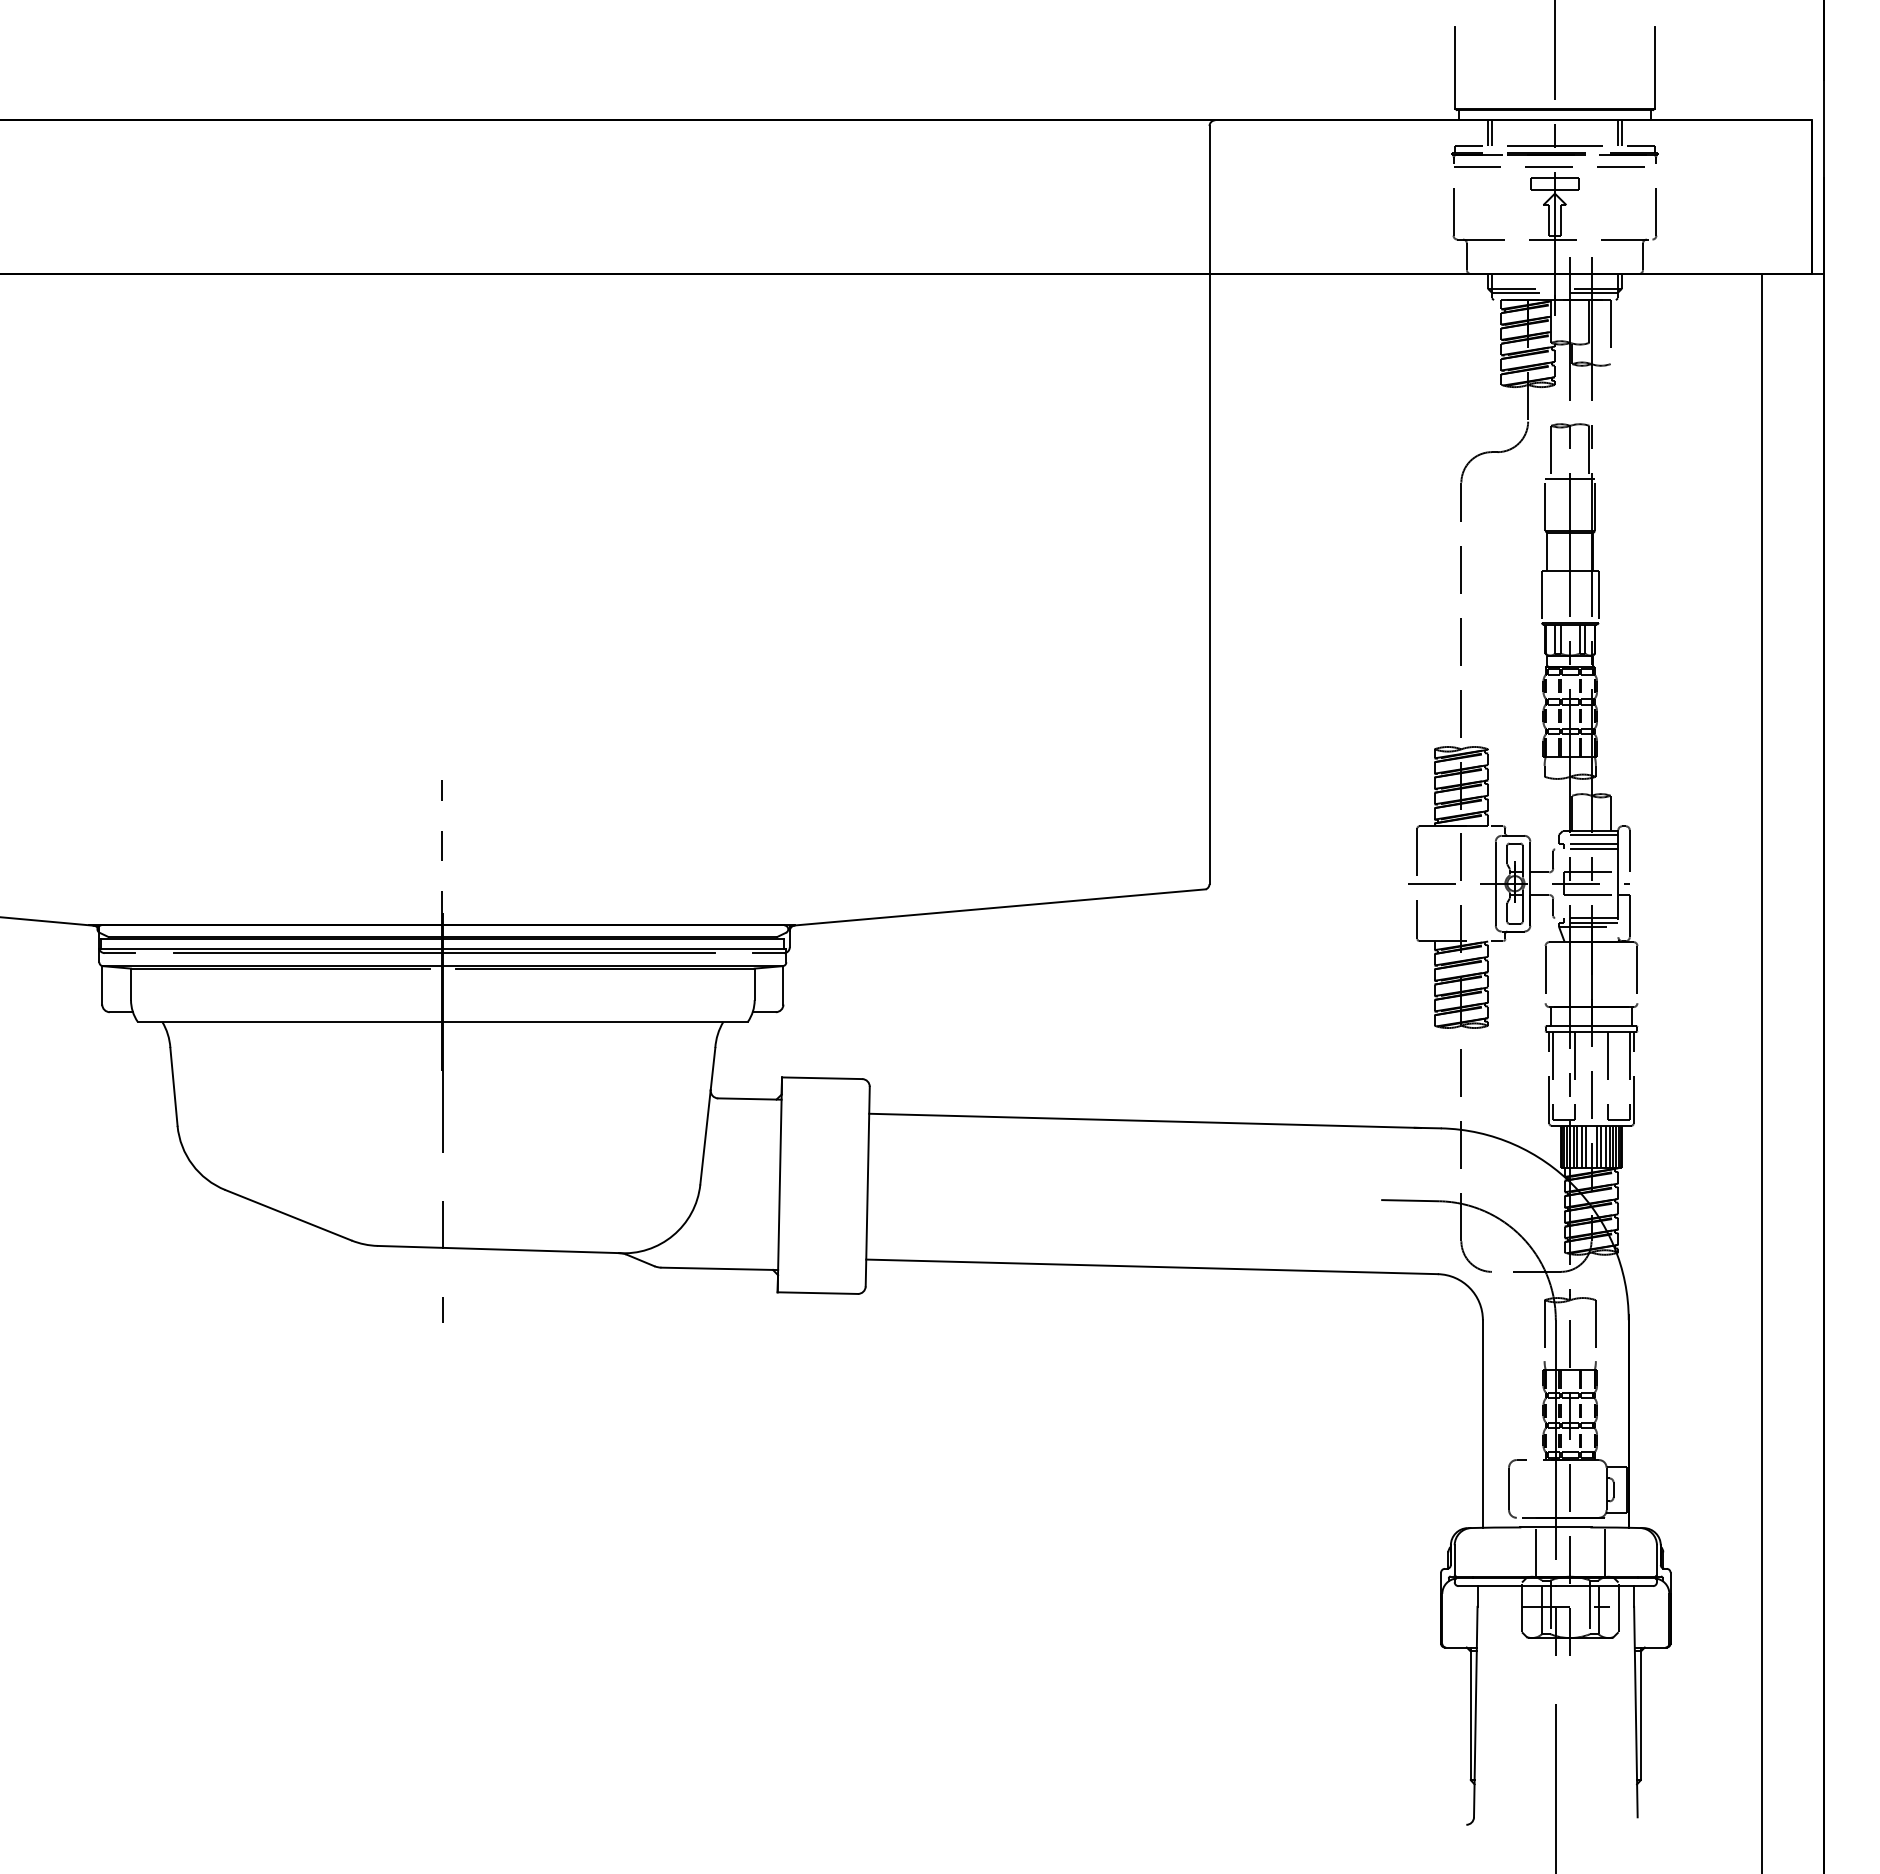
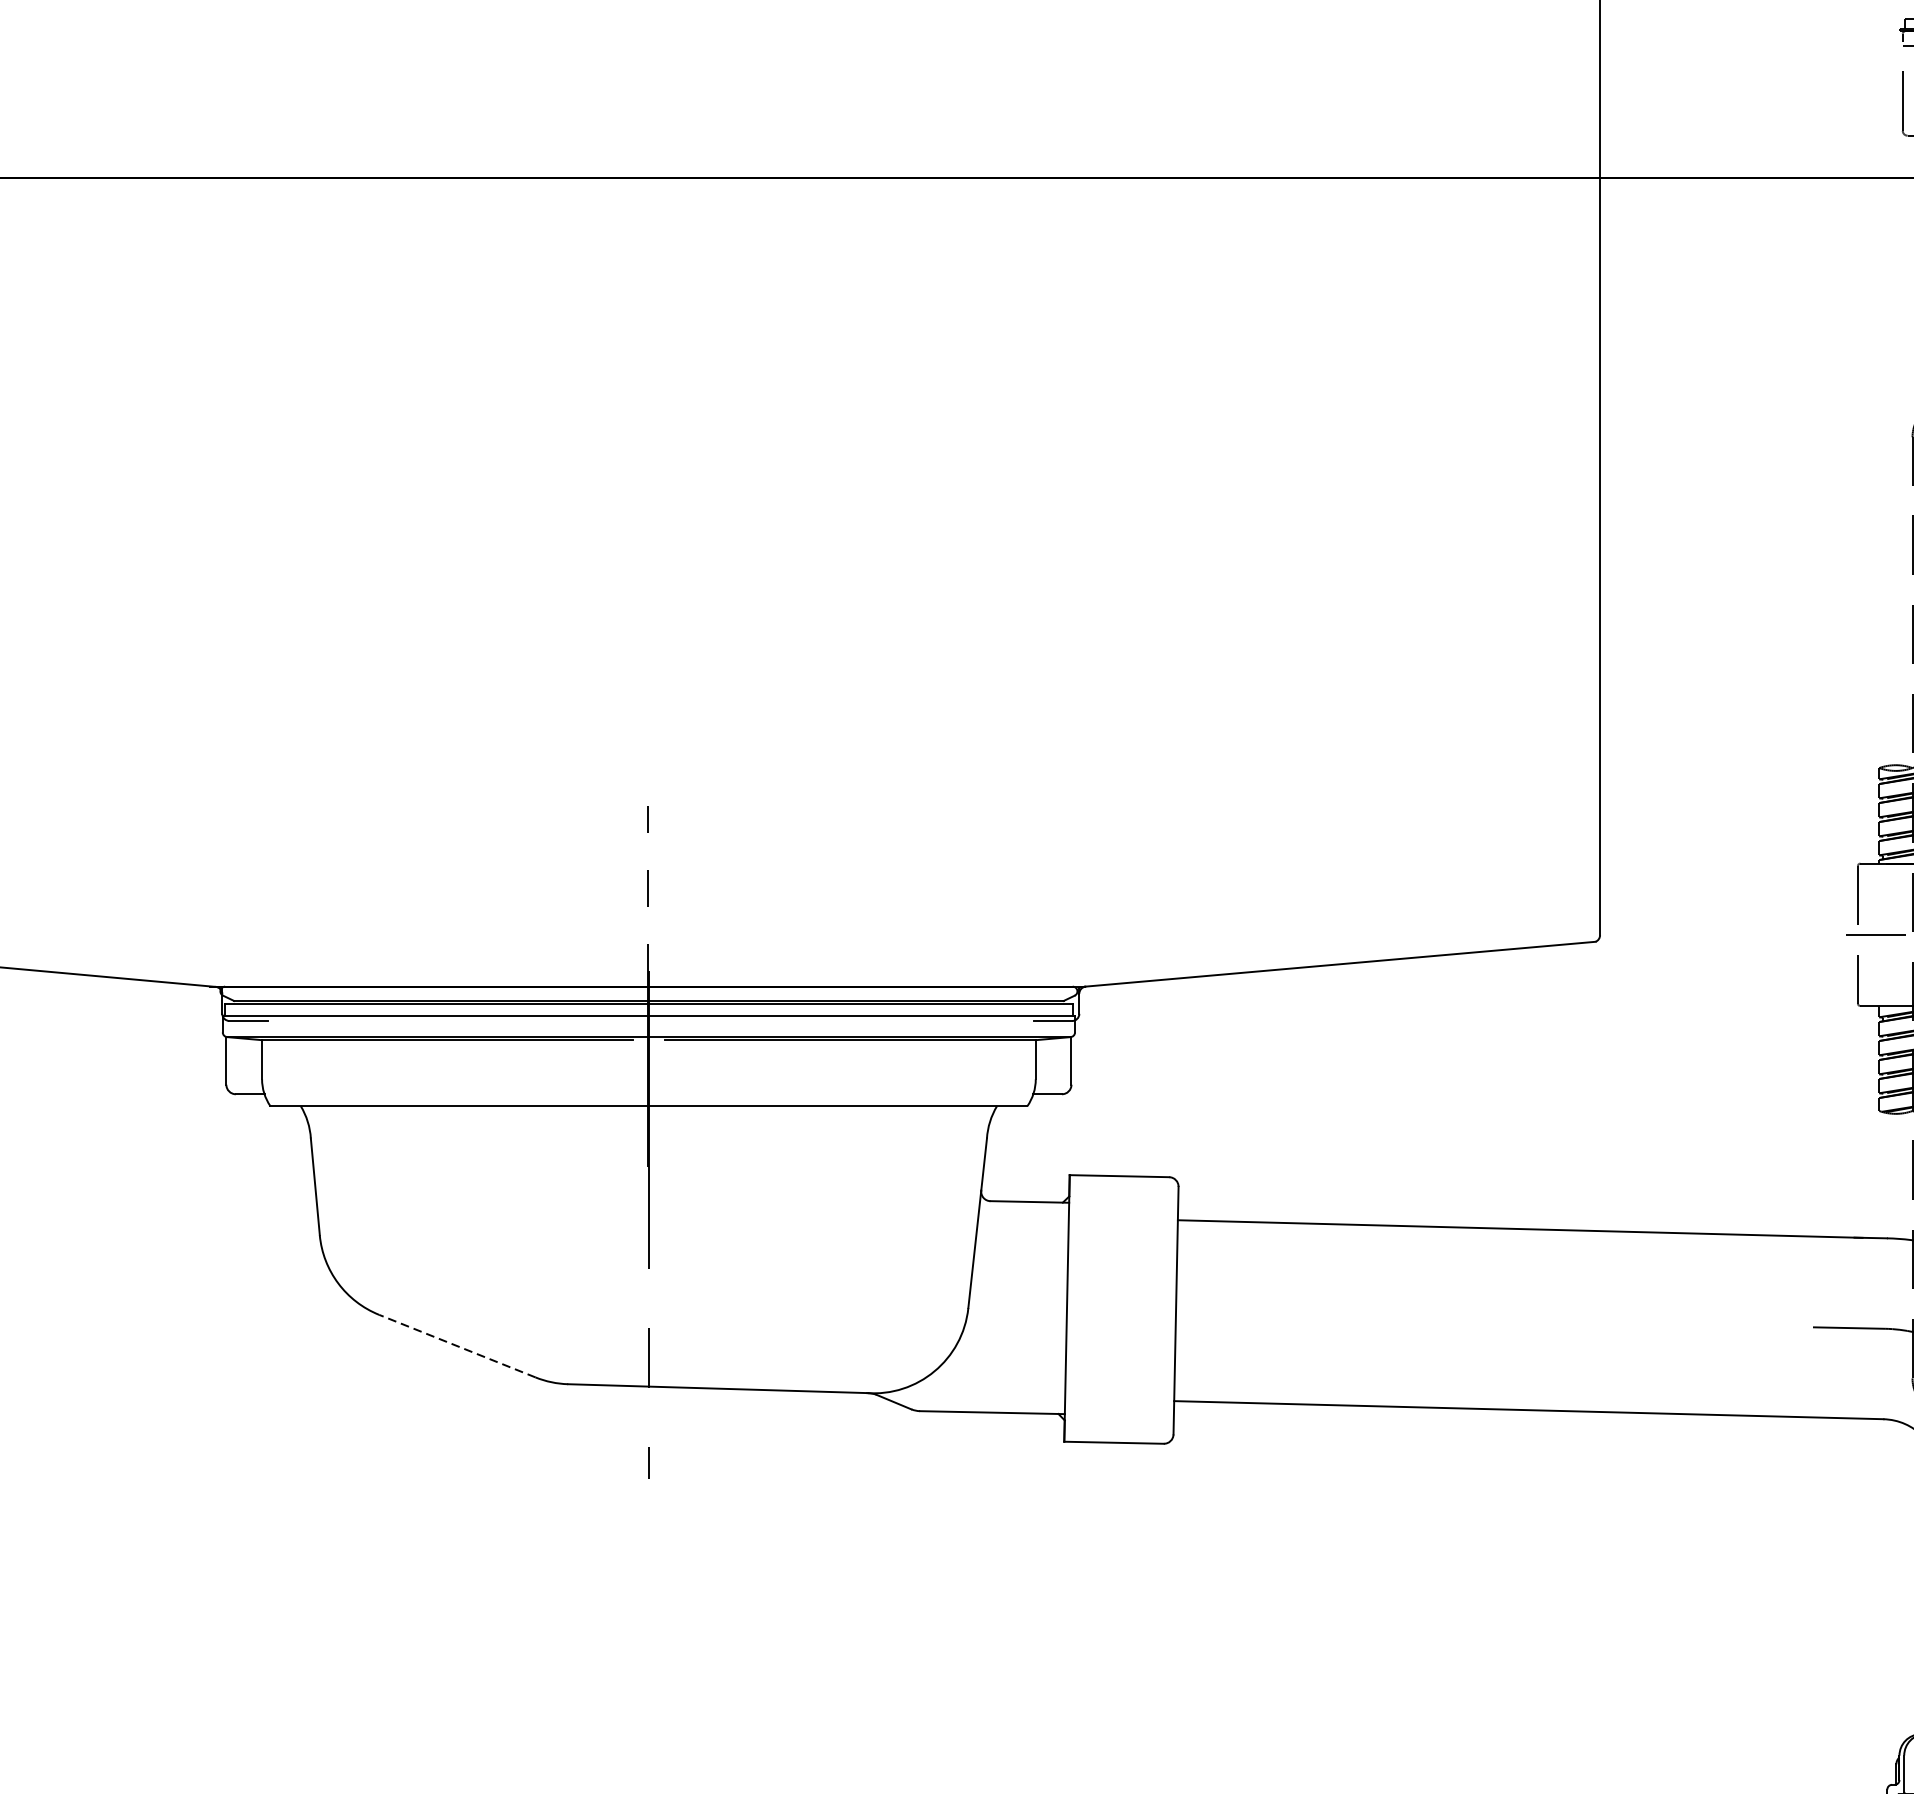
line: (443, 953) -> (649, 1021), removed
line: (288, 1215) -> (457, 1346), solid -> dashed

